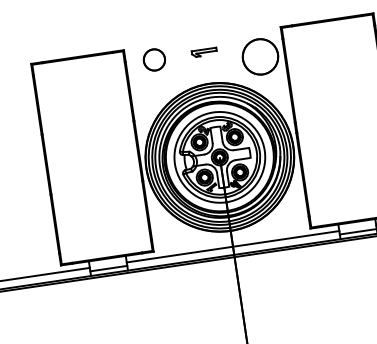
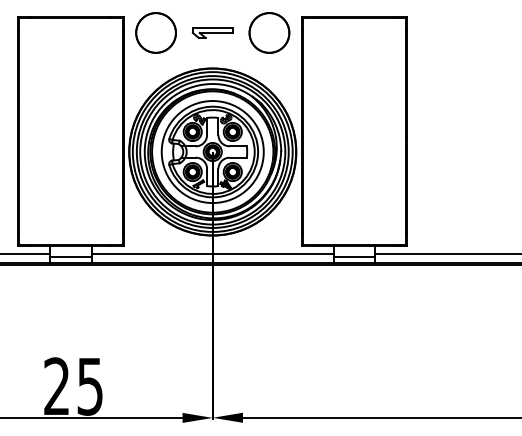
part: (204, 52) -> (212, 32), size x1.43
part: (260, 56) -> (269, 32), moved
circle: (153, 59) -> (155, 32), size x1.67

